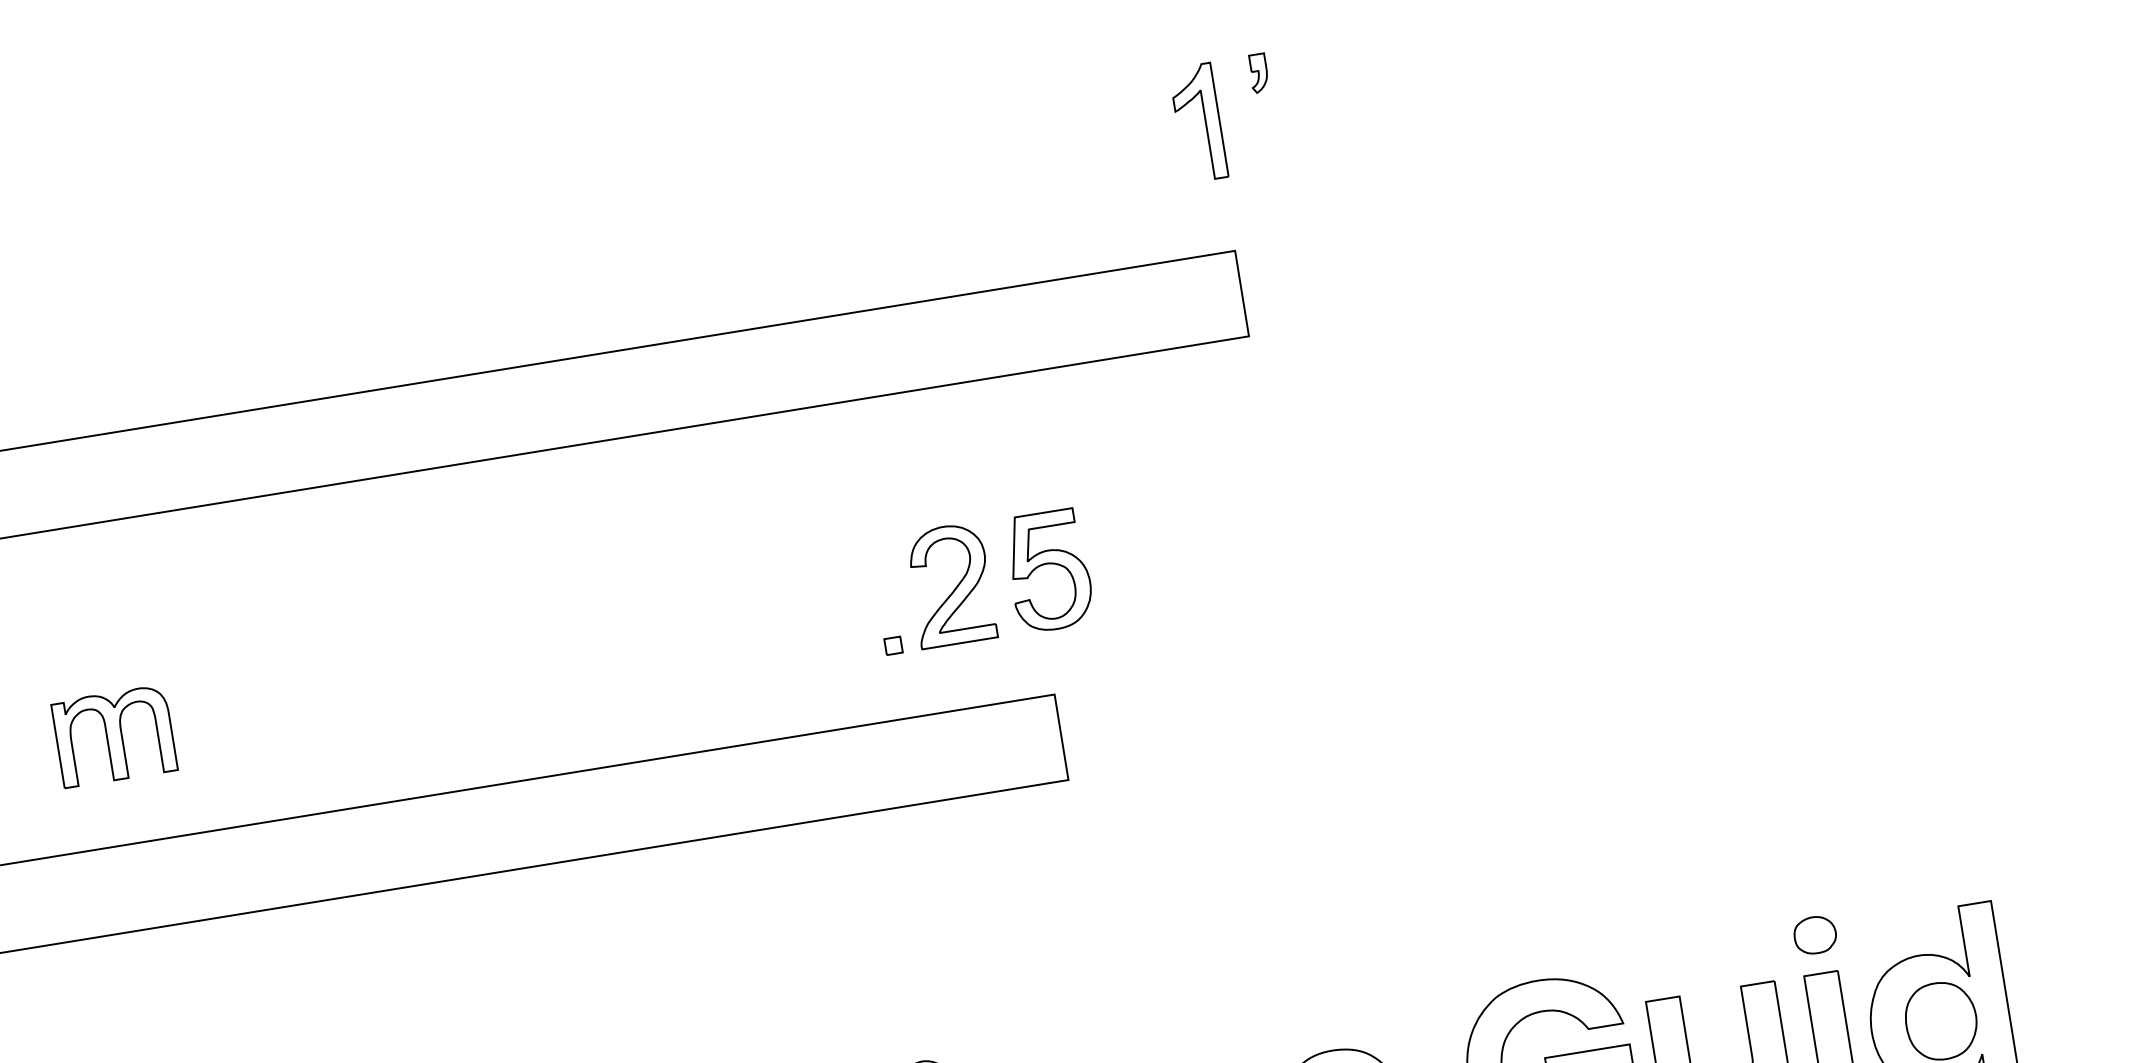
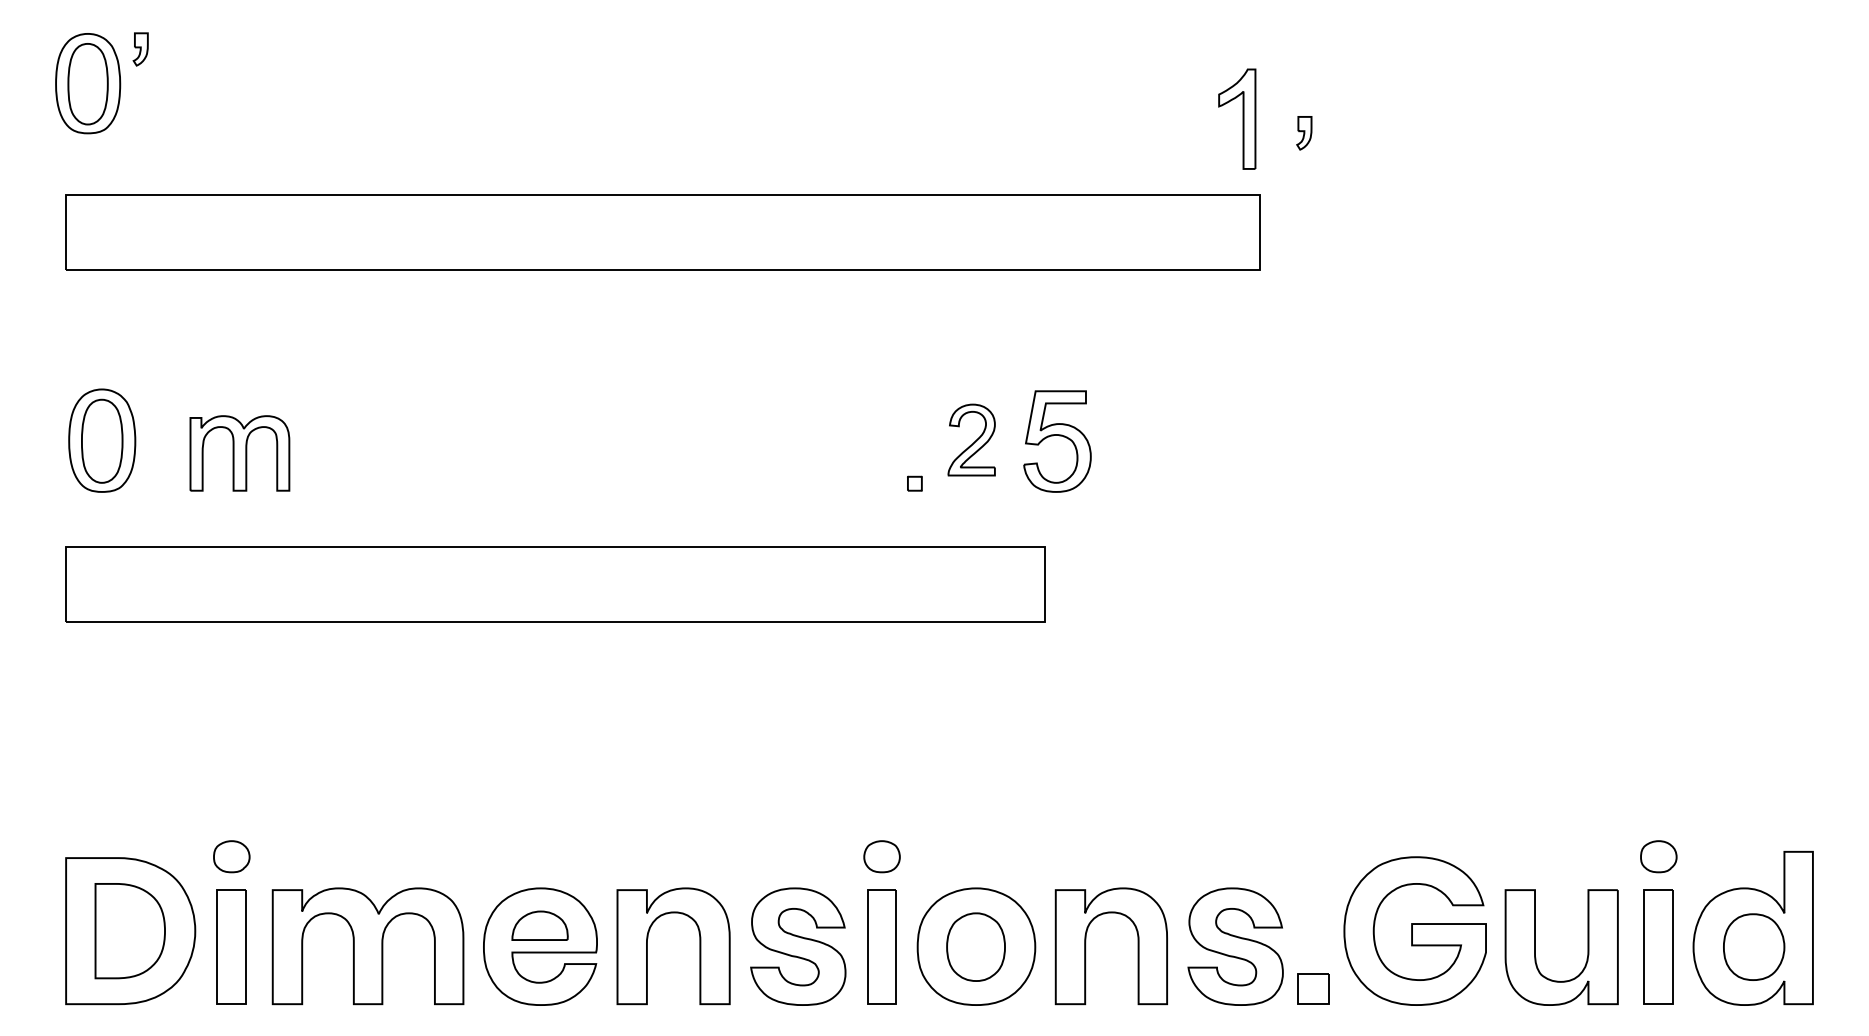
part: (1259, 73) -> (1304, 133), moved
part: (1198, 122) -> (1237, 118), moved
part: (950, 584) -> (971, 439), size x0.7

